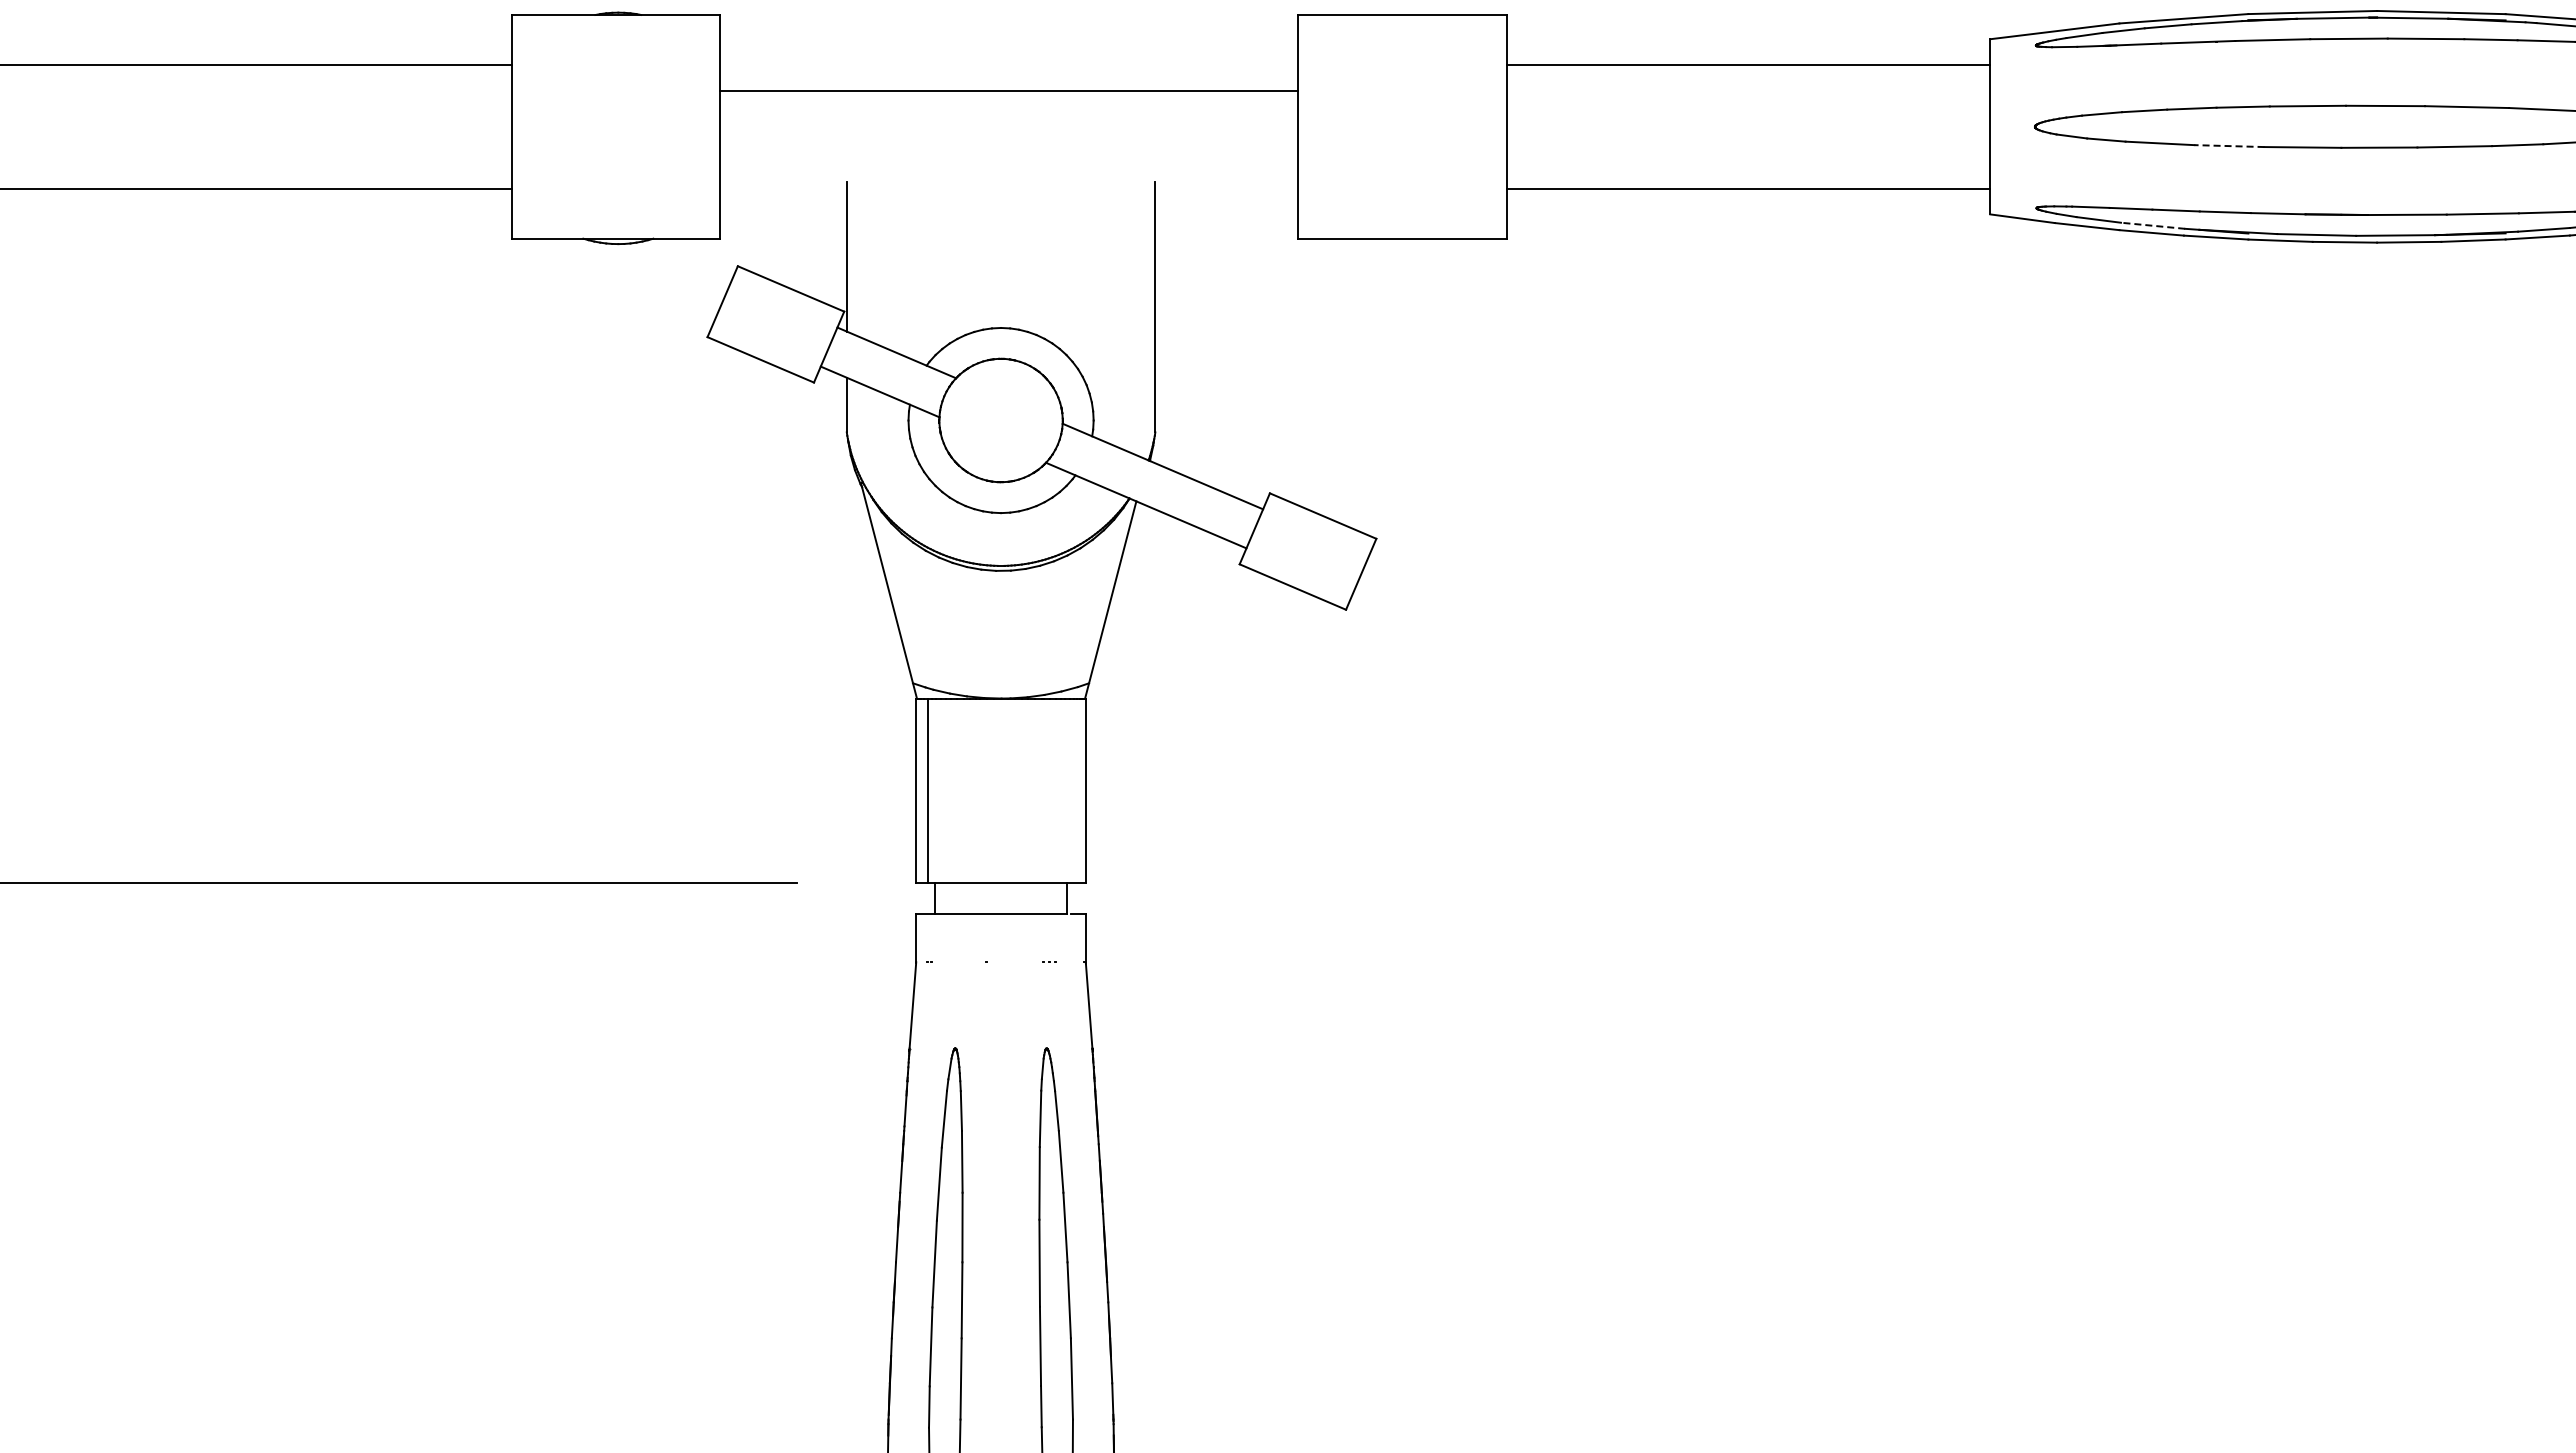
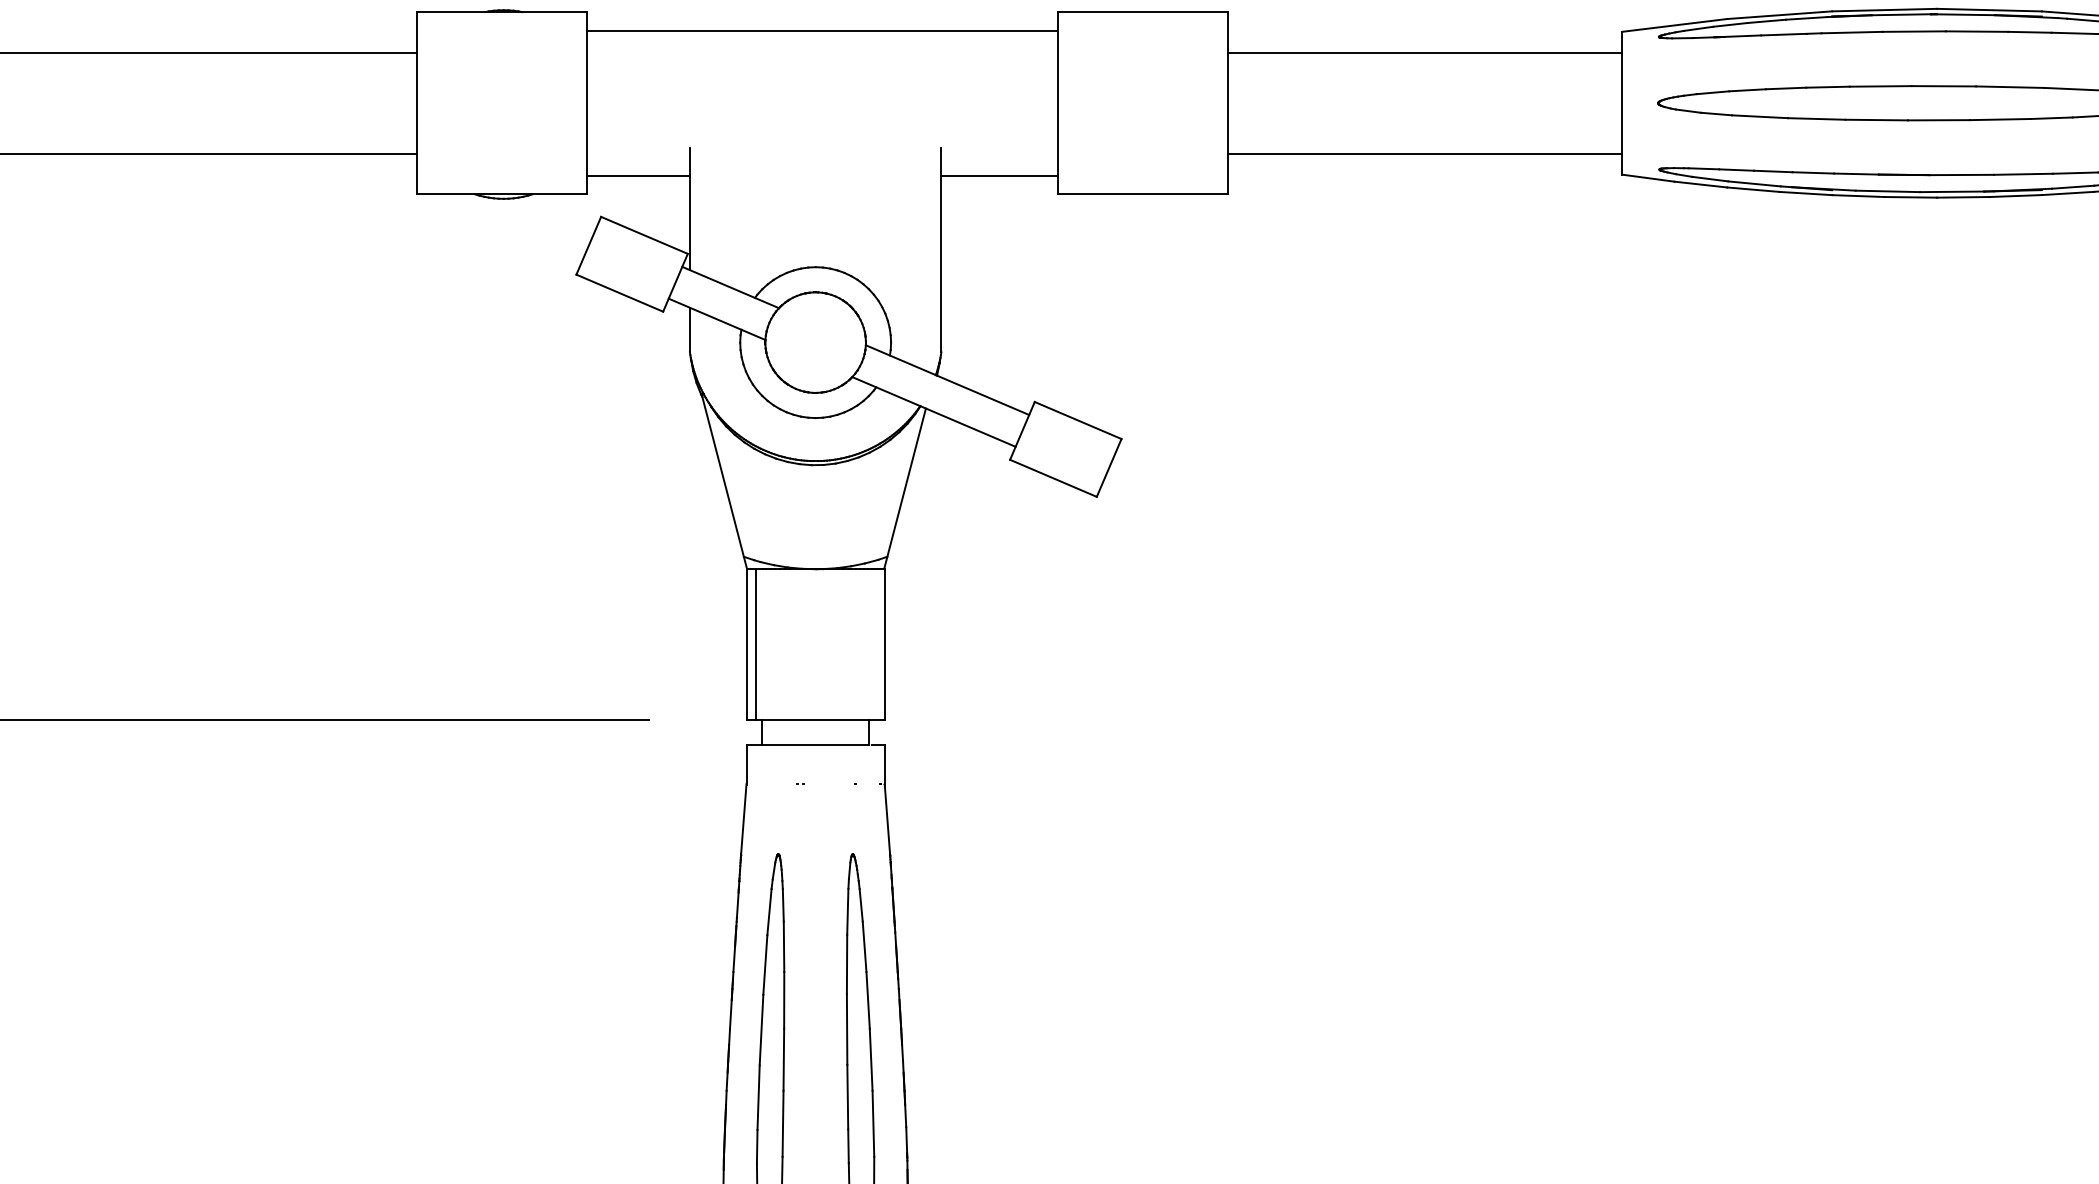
line: (1008, 91) -> (821, 31), moved
line: (2228, 146) -> (1816, 119), dashed -> solid
line: (782, 215) -> (637, 175), added
line: (1226, 215) -> (999, 175), added
line: (2152, 225) -> (1754, 183), dashed -> solid

